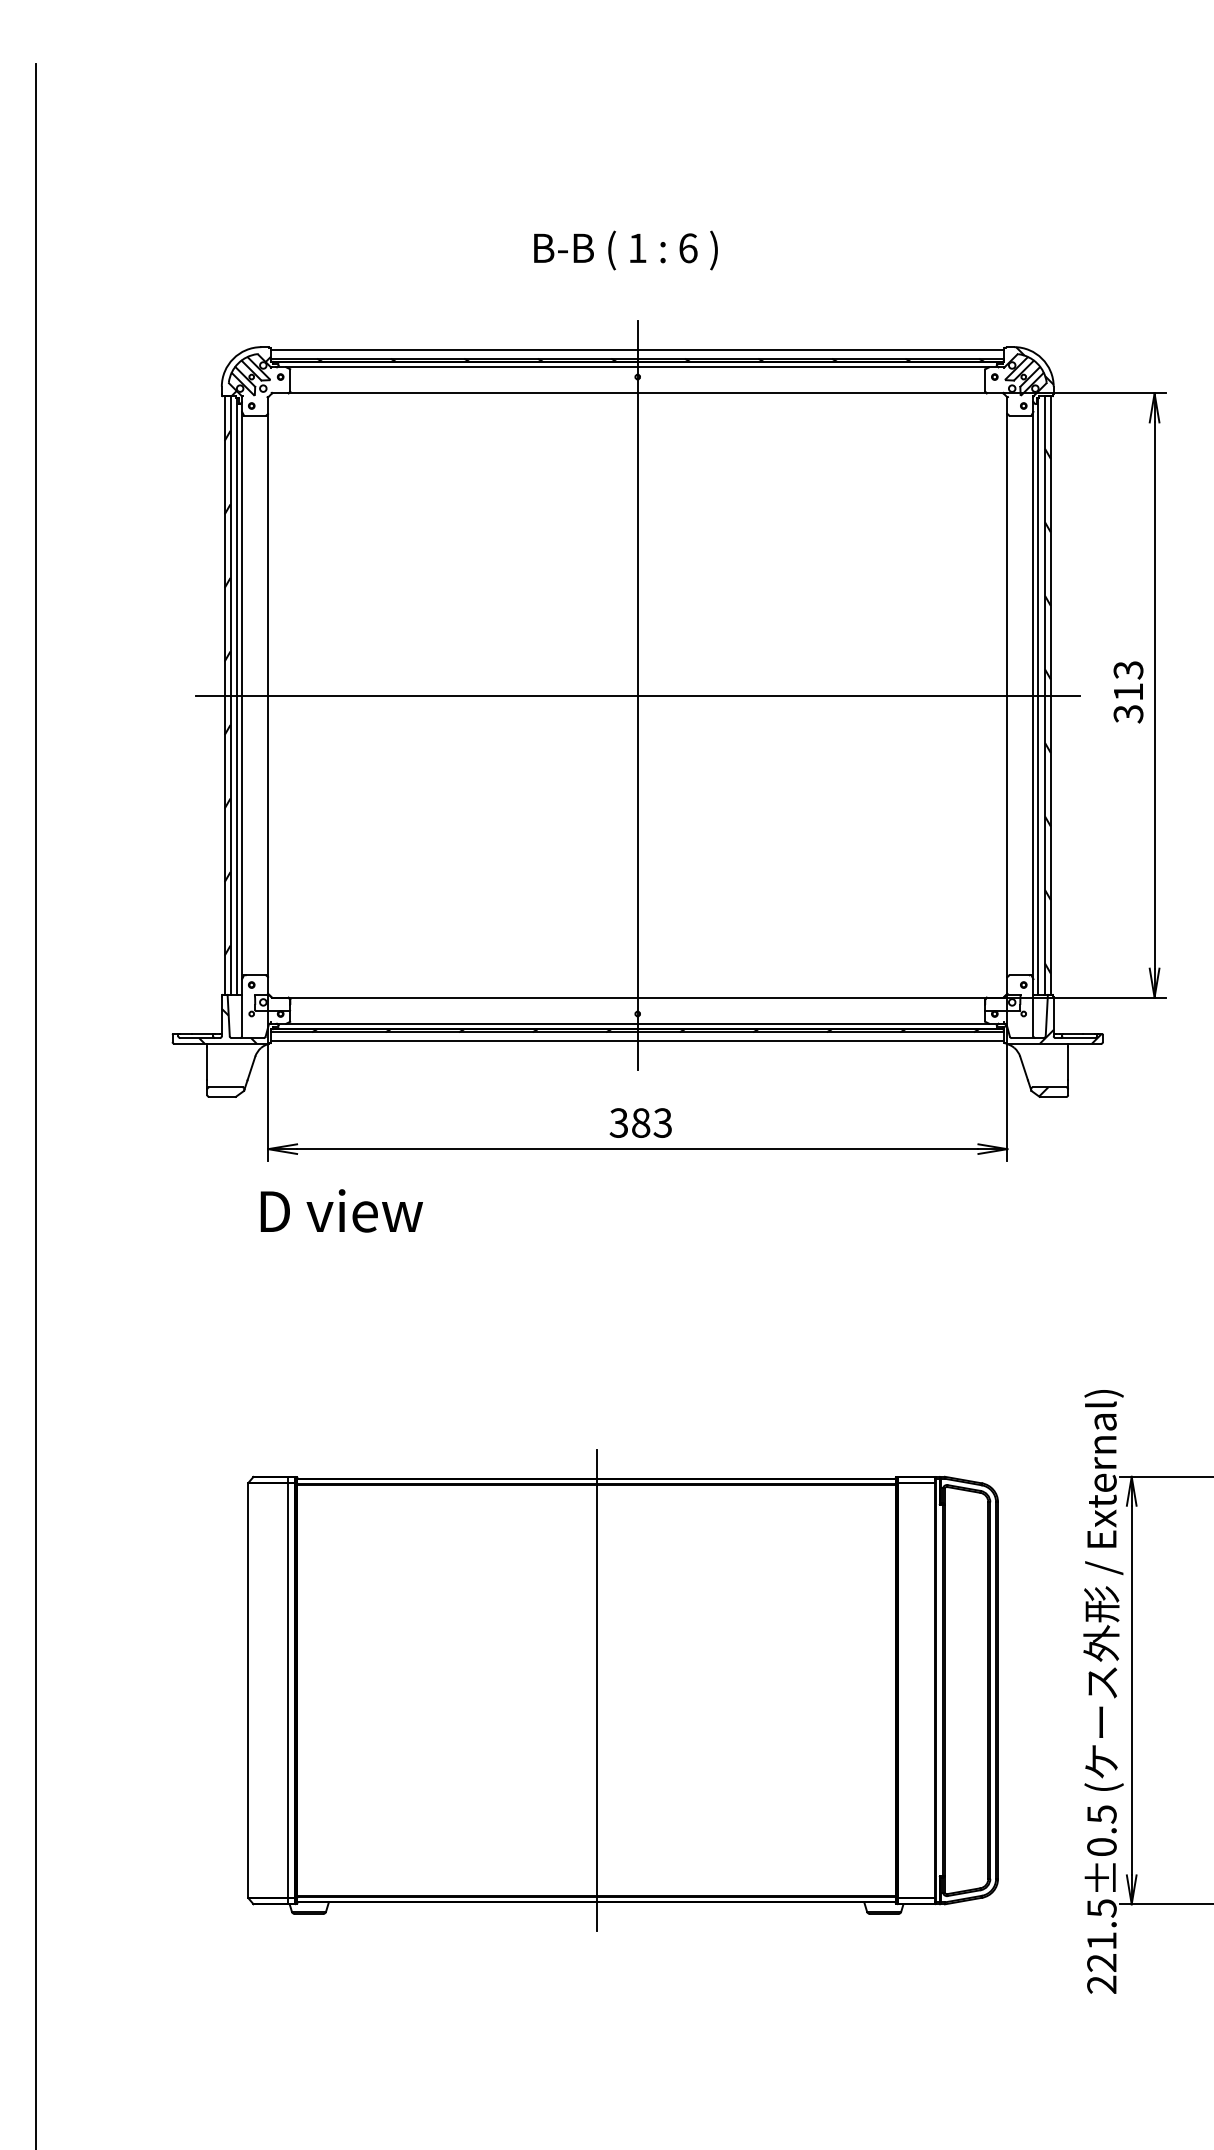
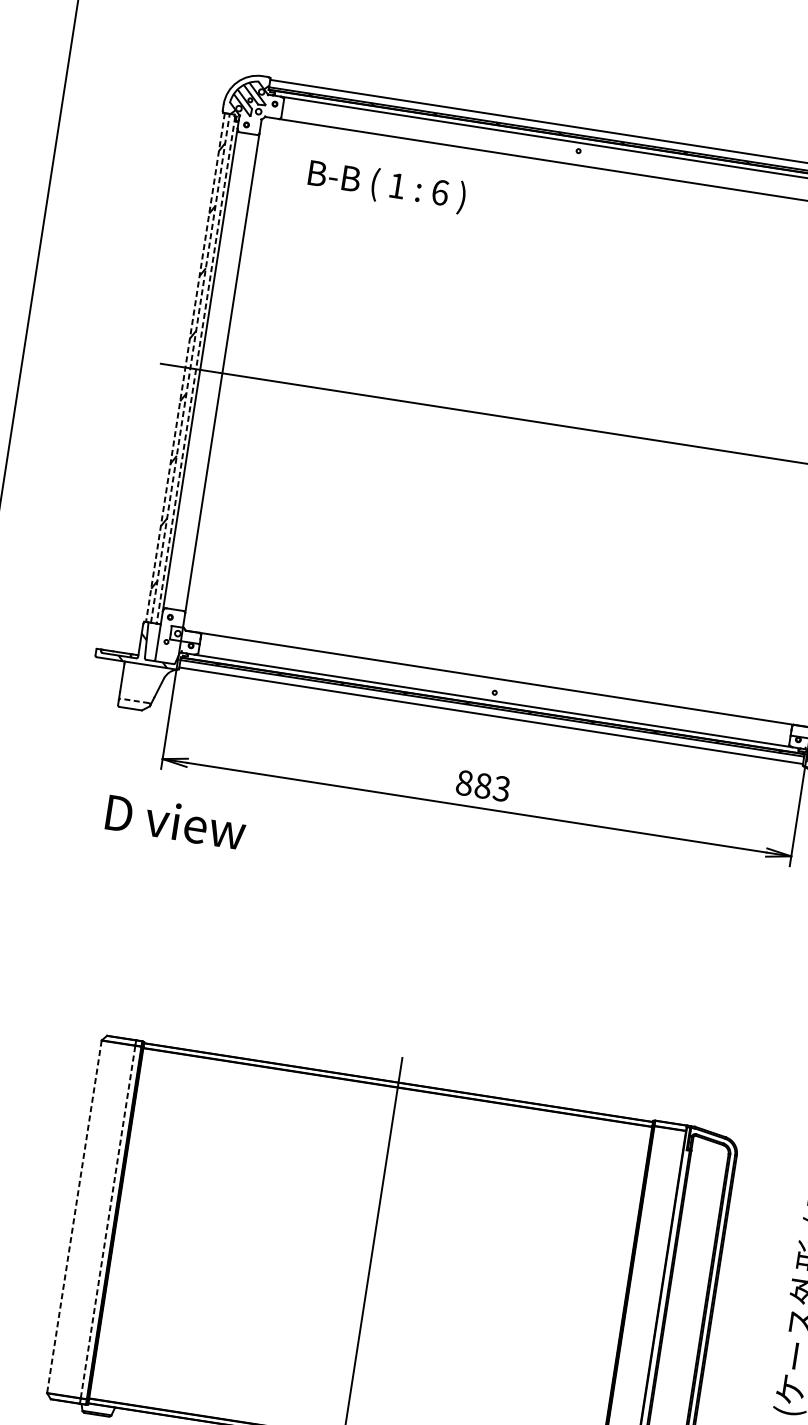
text: (625, 250) -> (386, 186), moved
line: (230, 695) -> (190, 368), solid -> dashed
line: (637, 695) -> (536, 421), removed
line: (224, 696) -> (185, 368), solid -> dashed
line: (237, 697) -> (196, 370), solid -> dashed
line: (225, 1087) -> (134, 701), solid -> dashed
text: (618, 1122) -> (464, 782), 383 -> 883
text: (341, 1210) -> (175, 821), moved
line: (287, 1690) -> (107, 1221), solid -> dashed
line: (248, 1691) -> (74, 1217), solid -> dashed

